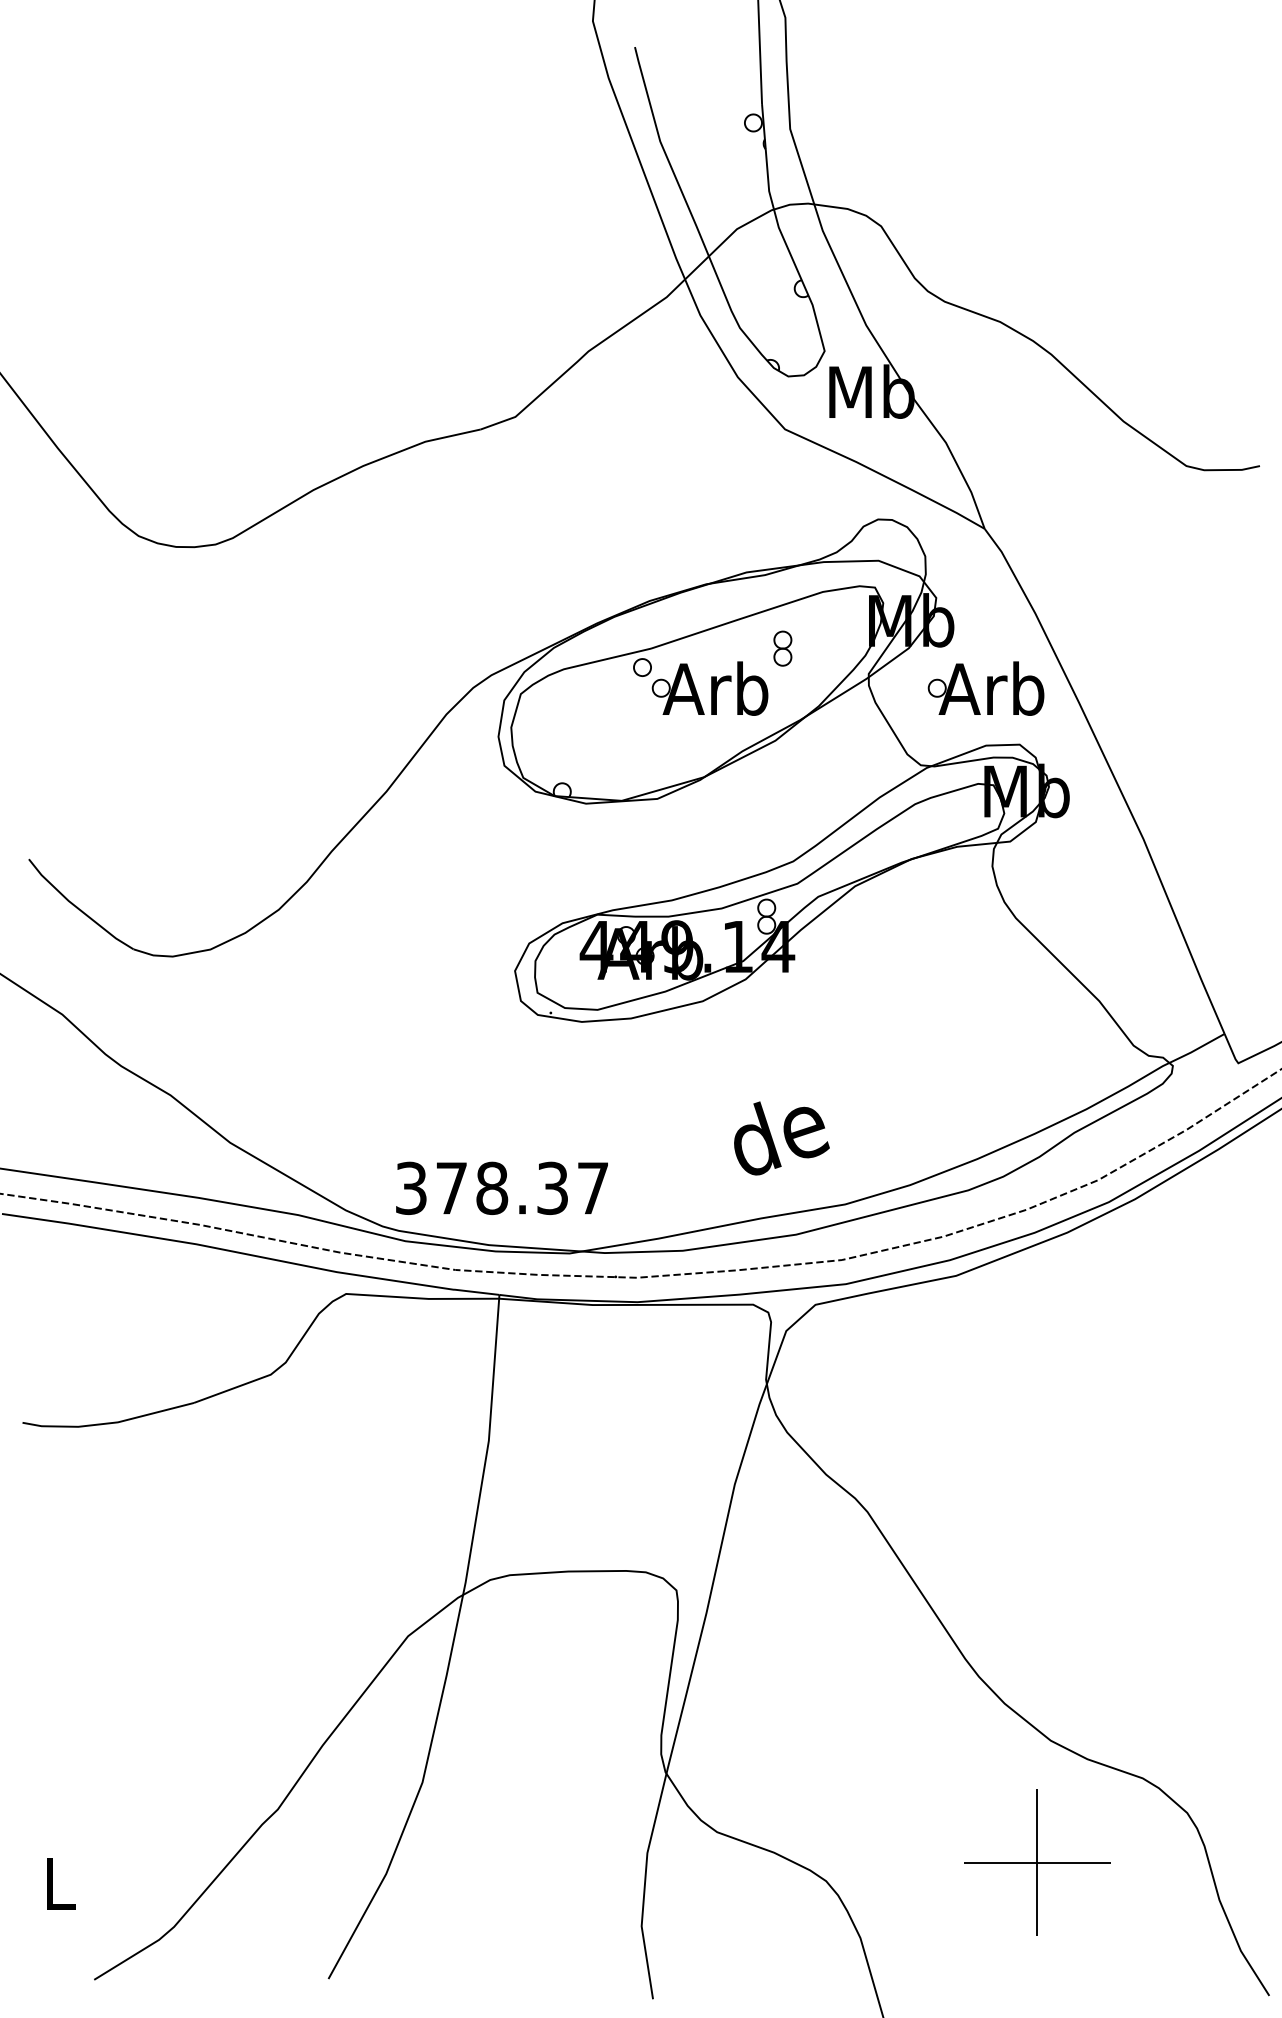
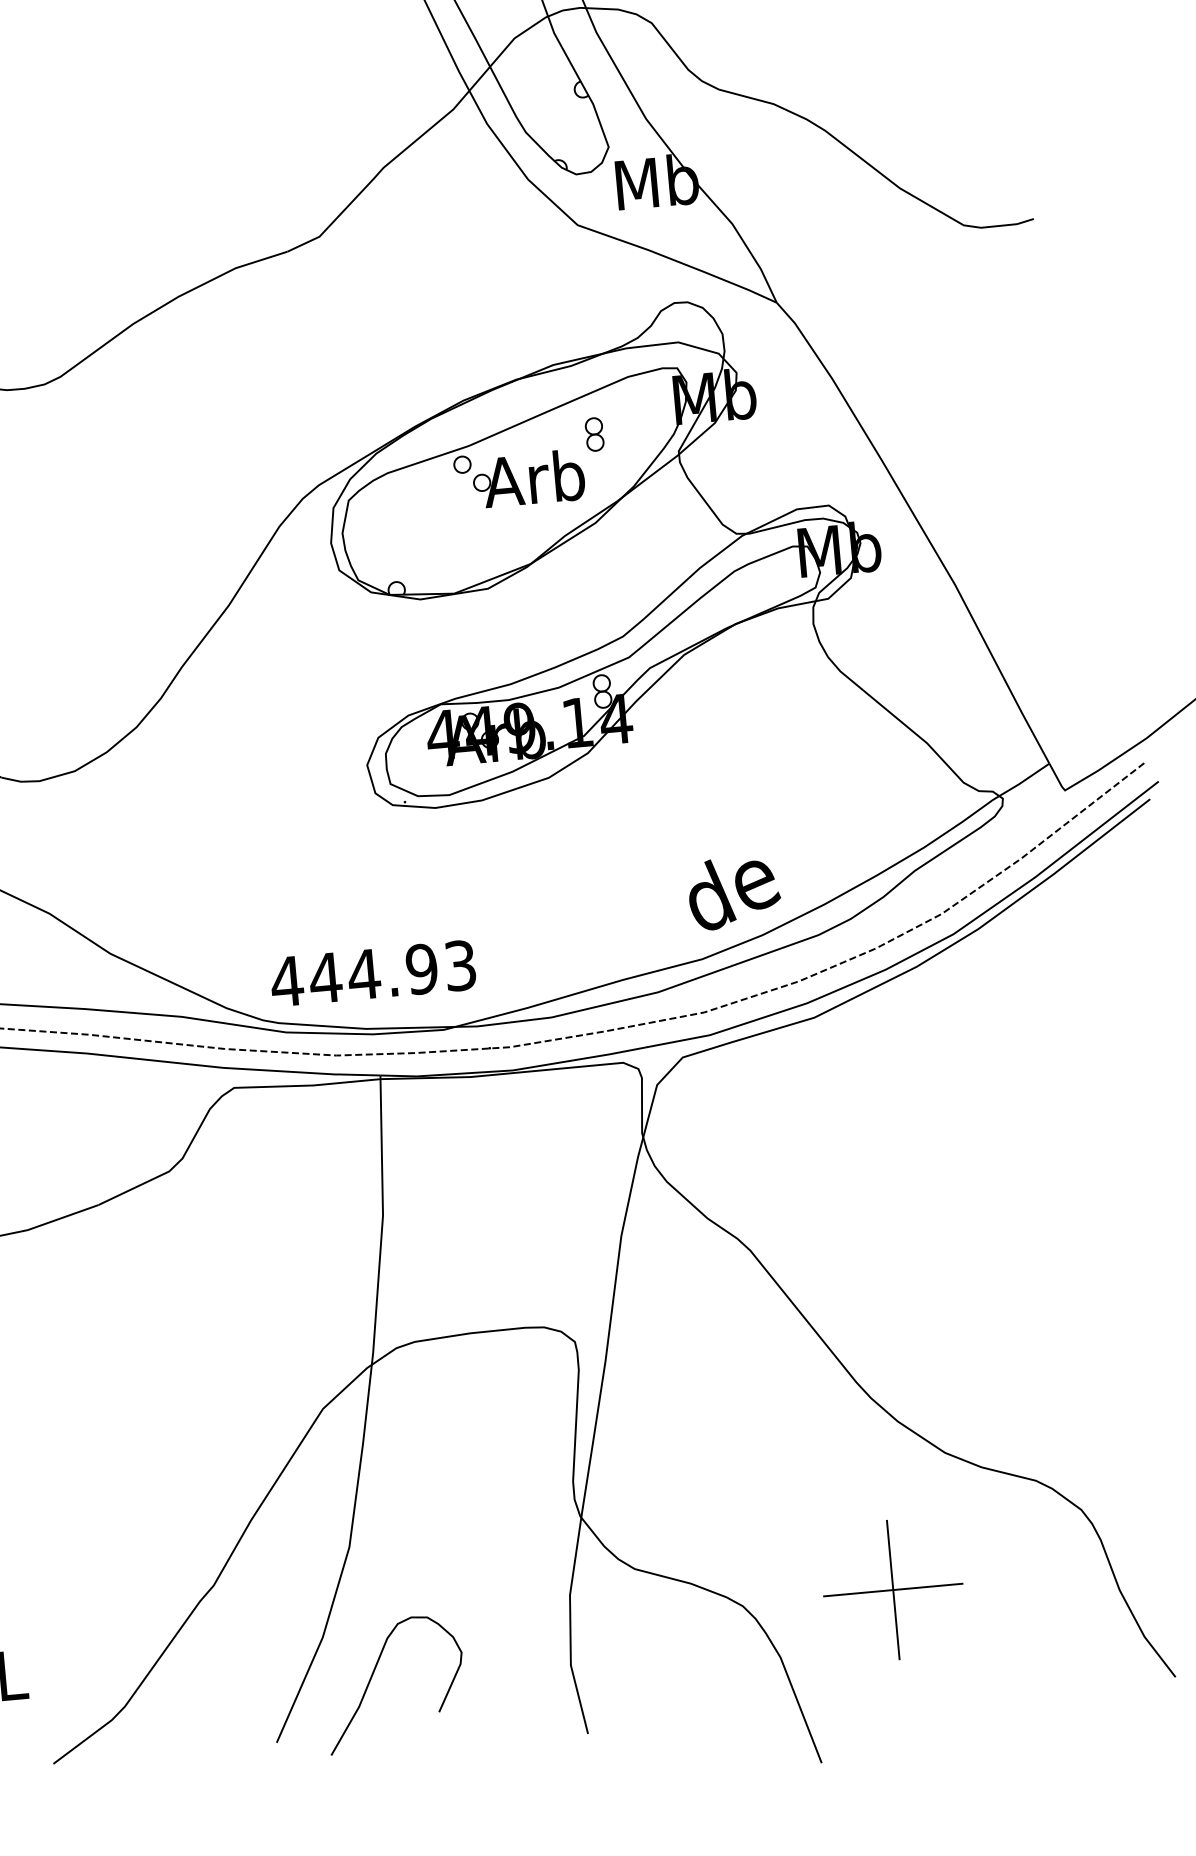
part: (985, 688) -> (791, 454), removed
text: (781, 1138) -> (734, 892), moved
text: (501, 1188) -> (373, 973), 378.37 -> 444.93
part: (1037, 1862) -> (893, 1589), moved
curve: (435, 1917) -> (373, 1674), added

